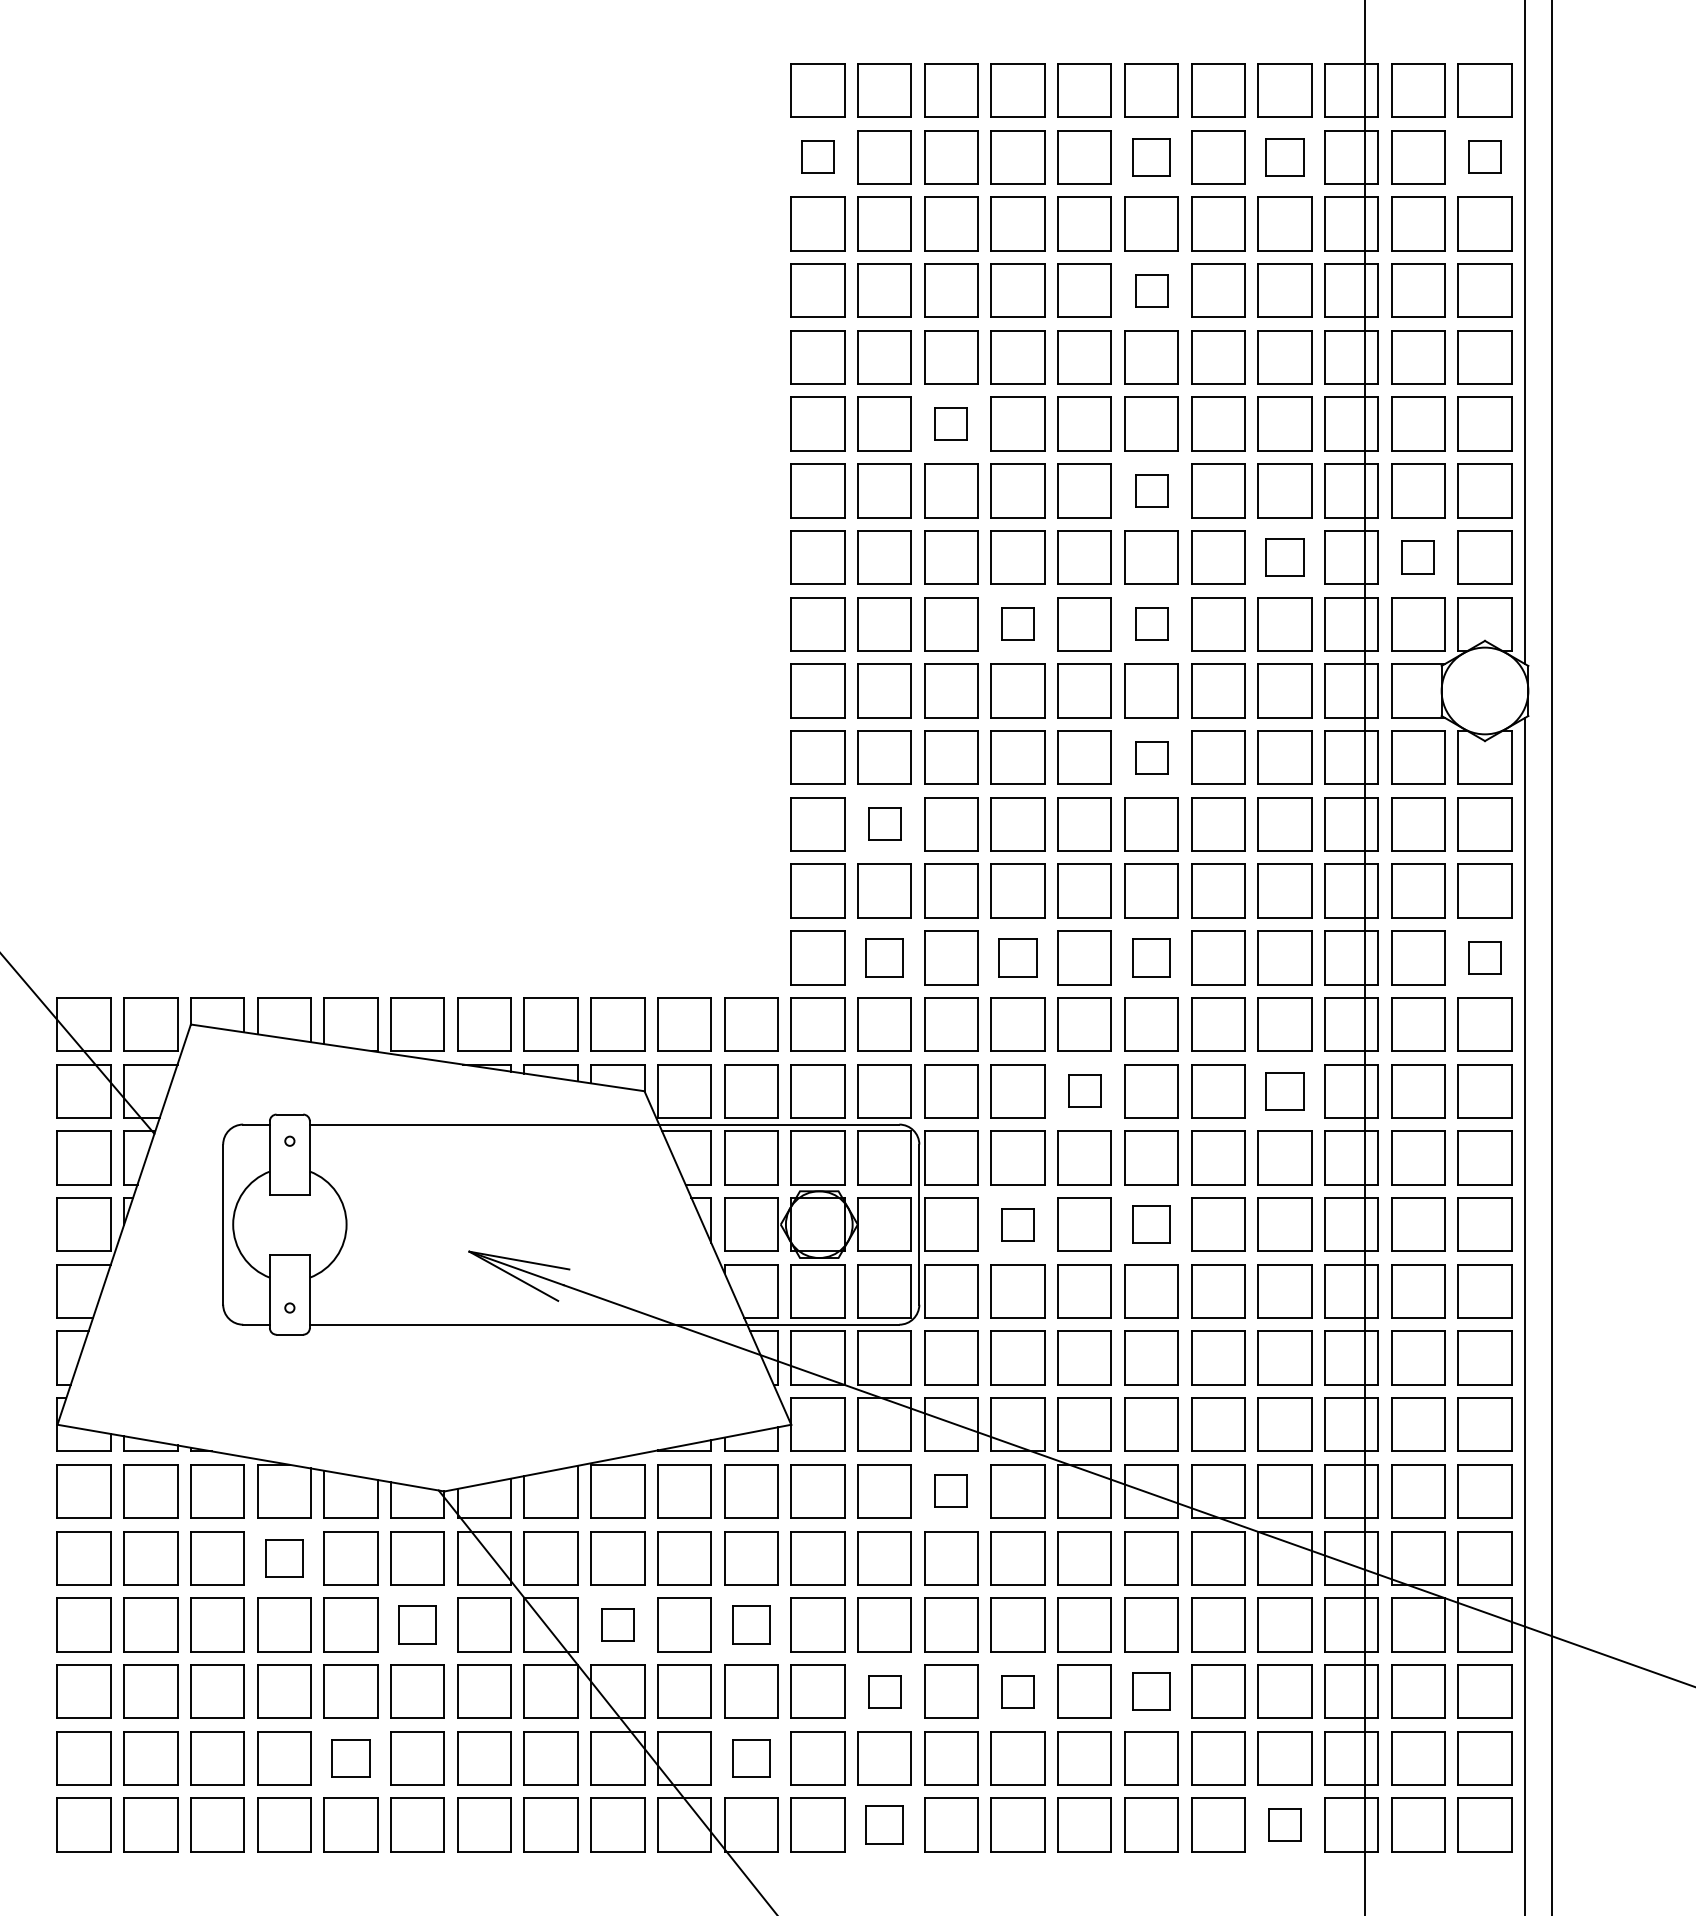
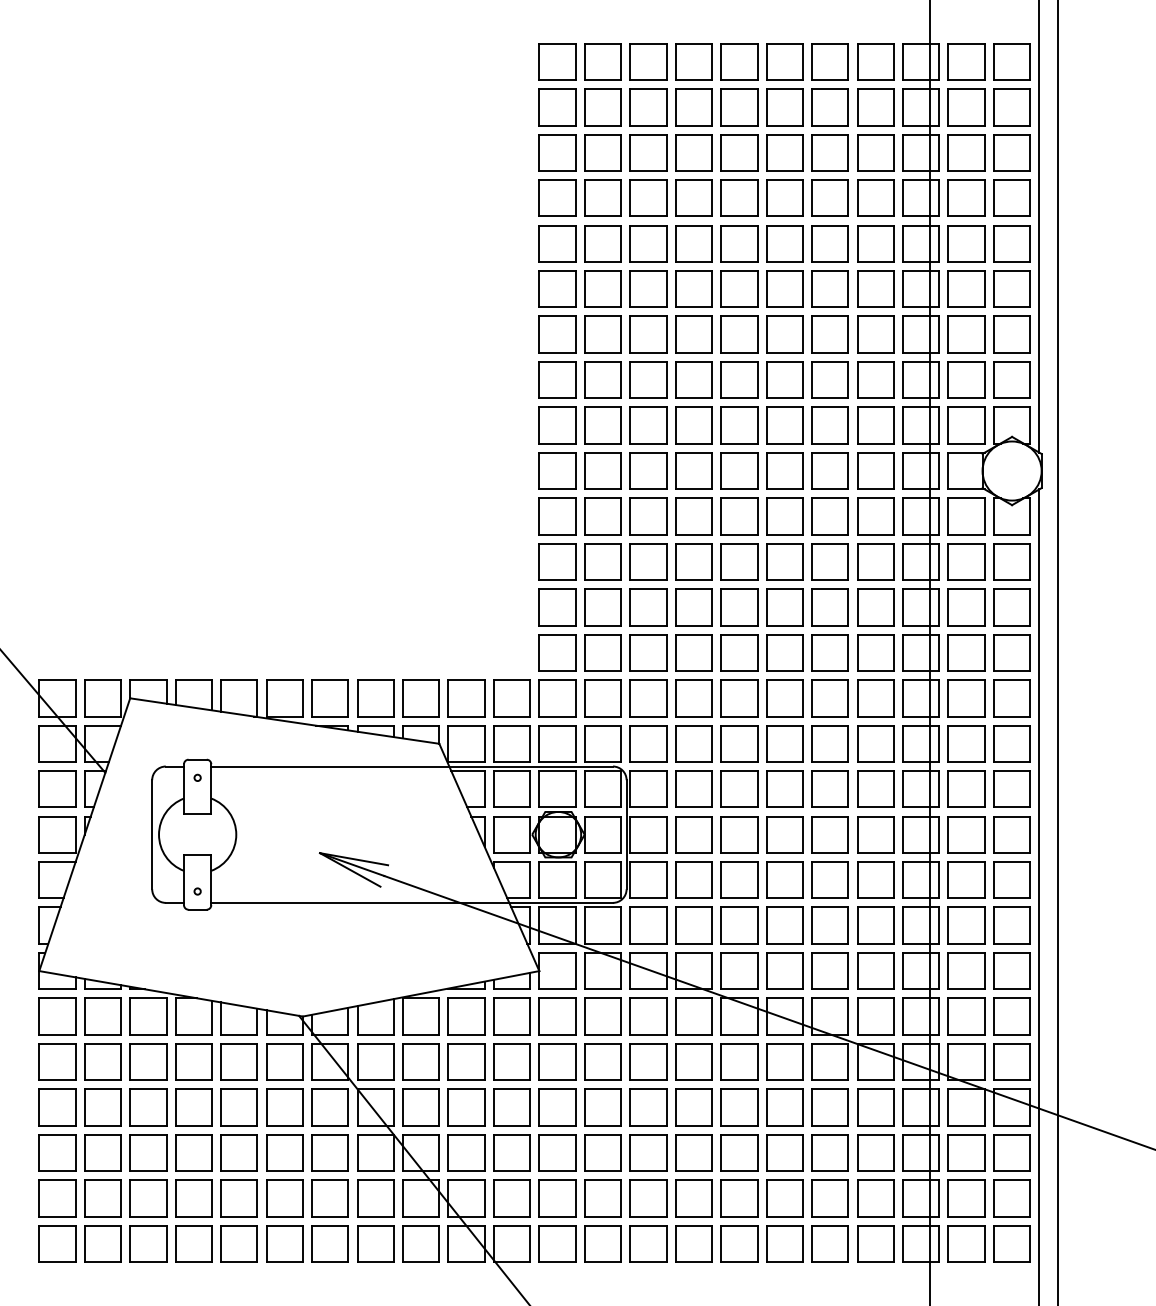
part: (817, 157) -> (557, 107), size x1.67
part: (1151, 157) -> (784, 107), size x1.43
part: (1284, 157) -> (875, 107), size x1.43
part: (1484, 157) -> (1011, 107), size x1.67
part: (1151, 289) -> (784, 197), size x1.67
part: (951, 423) -> (648, 288), size x1.67
part: (1151, 490) -> (784, 334), size x1.67
part: (1284, 556) -> (875, 379), size x1.43
part: (1418, 556) -> (966, 379), size x1.67
part: (1017, 624) -> (693, 425), size x1.67
part: (1151, 624) -> (784, 425), size x1.67
part: (1151, 757) -> (784, 516), size x1.67
part: (883, 823) -> (602, 561), size x1.67
part: (883, 957) -> (602, 652), size x1.43
part: (1017, 957) -> (693, 652), size x1.43
part: (1151, 957) -> (784, 652), size x1.43
part: (1484, 957) -> (1011, 652), size x1.67
part: (1084, 1090) -> (739, 743), size x1.67
part: (1284, 1090) -> (875, 743), size x1.43
part: (1017, 1224) -> (693, 834), size x1.67
part: (1151, 1224) -> (784, 834), size x1.43
part: (951, 1491) -> (648, 1016), size x1.67
part: (283, 1557) -> (193, 1061), size x1.43
part: (417, 1624) -> (284, 1107), size x1.43
part: (616, 1624) -> (420, 1107), size x1.67
part: (750, 1624) -> (511, 1107), size x1.43
part: (883, 1690) -> (602, 1152), size x1.67
part: (1017, 1690) -> (693, 1152), size x1.67
part: (1151, 1690) -> (784, 1152), size x1.43
part: (349, 1758) -> (238, 1198), size x1.43
part: (750, 1758) -> (511, 1198), size x1.43
part: (883, 1824) -> (602, 1243), size x1.43
part: (1284, 1824) -> (875, 1243), size x1.67

